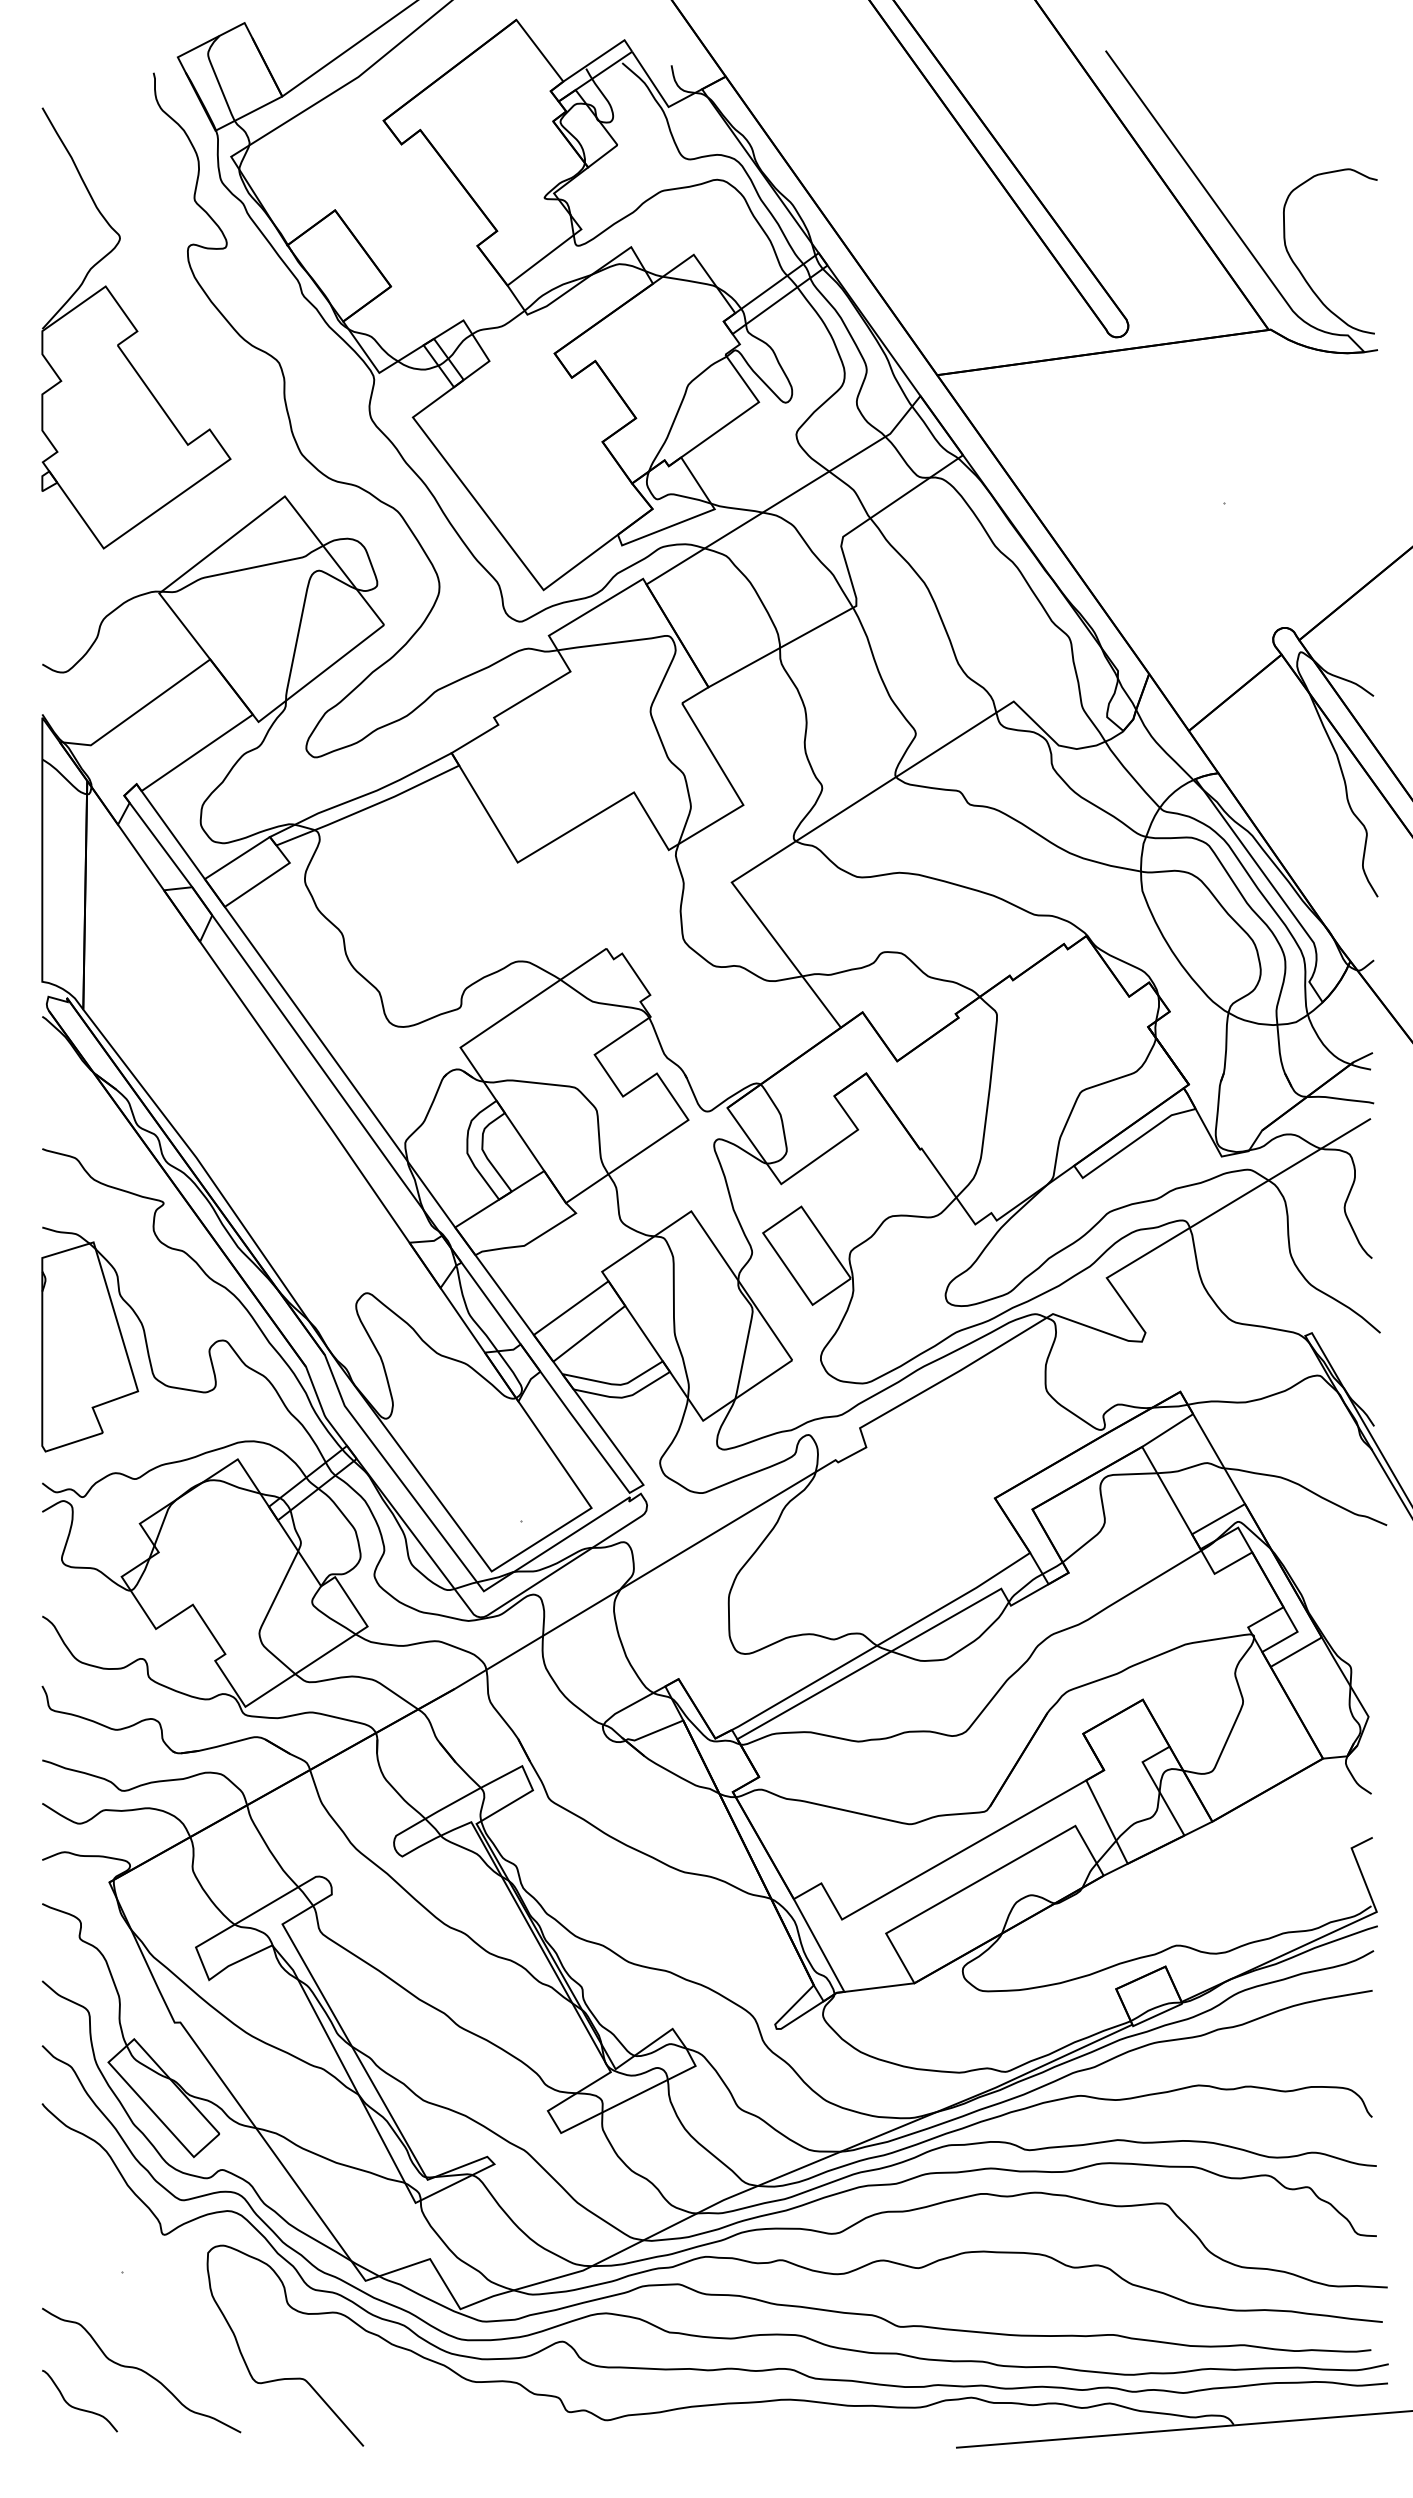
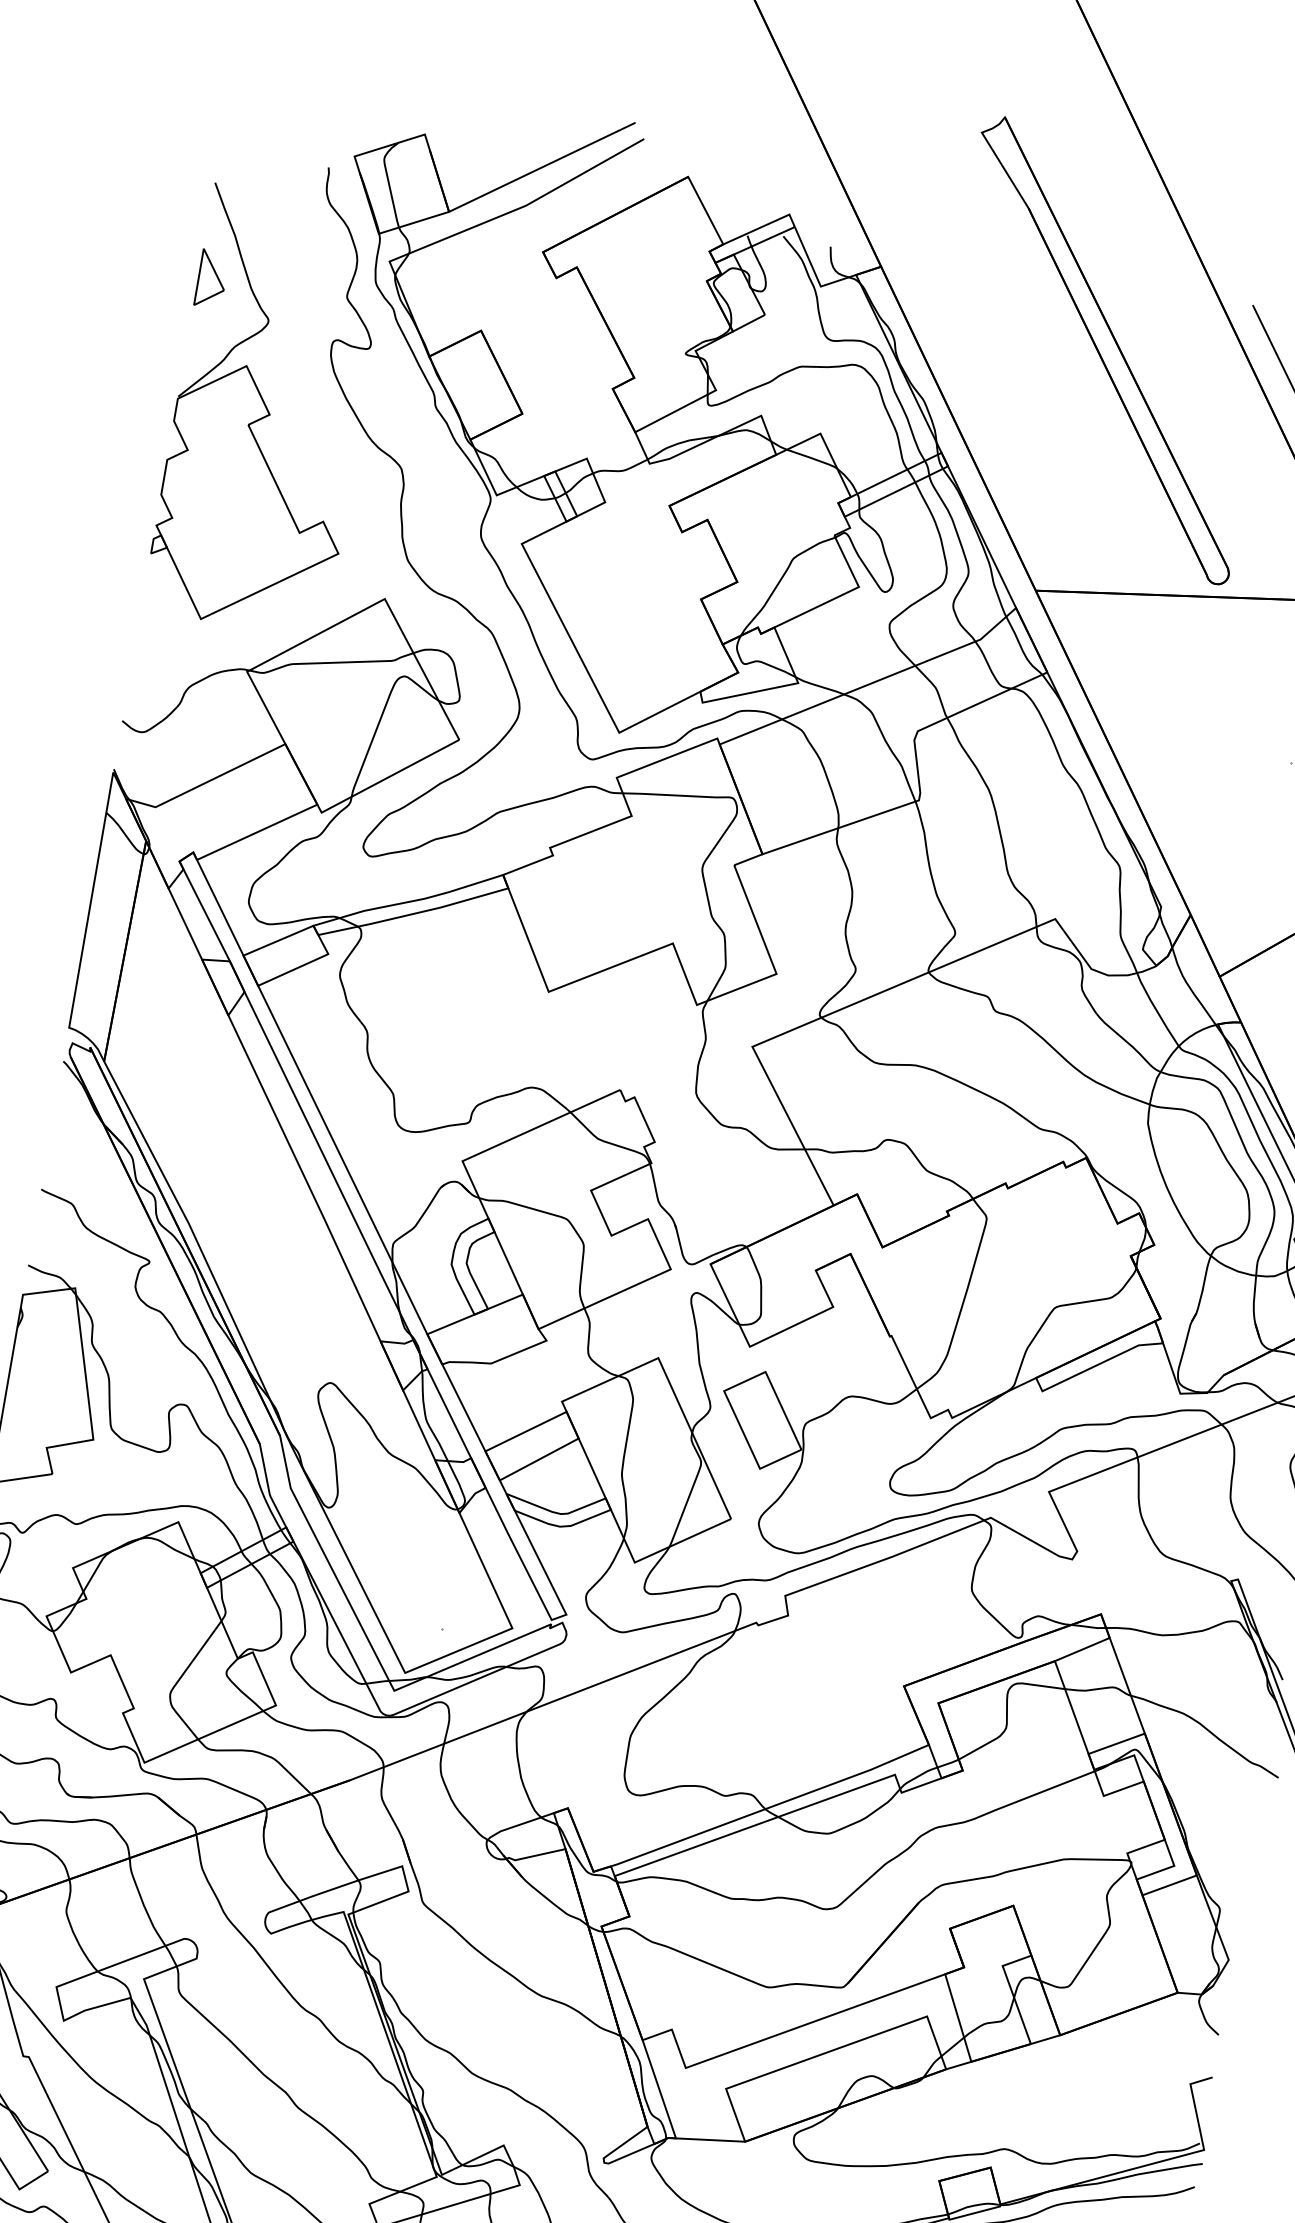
part: (55, 204) -> (211, 278), added

